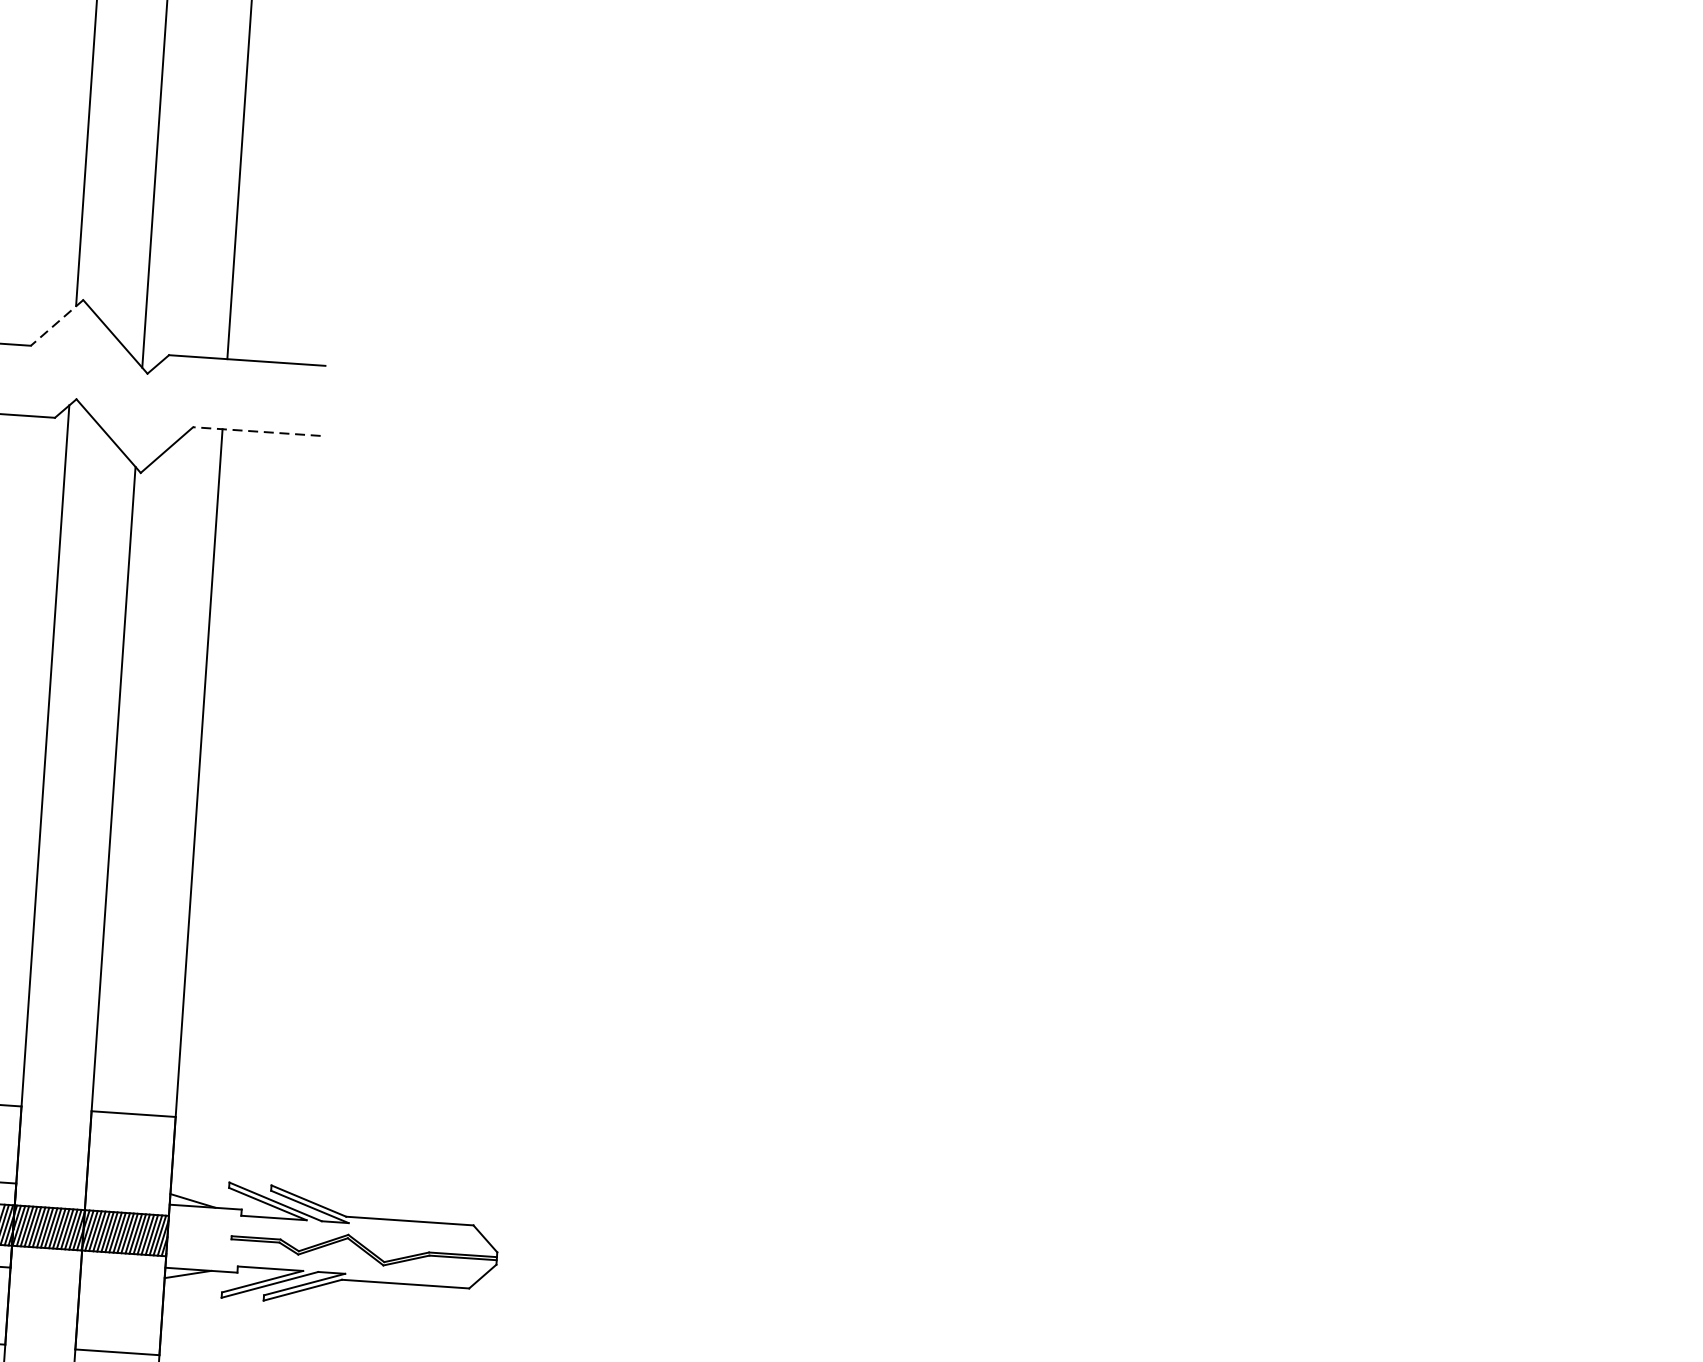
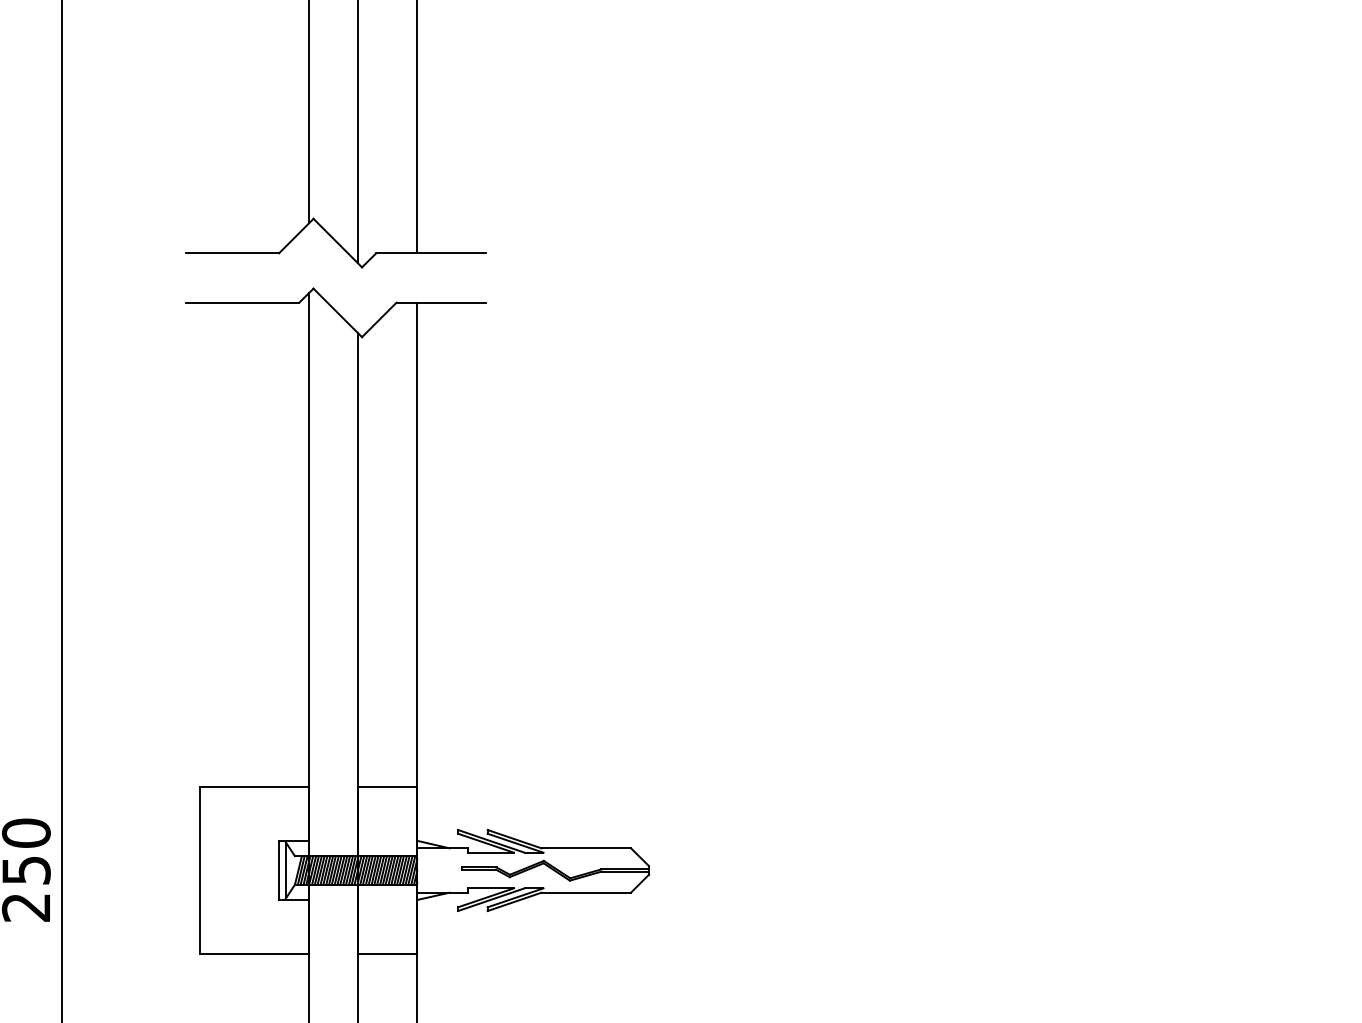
line: (55, 323) -> (295, 236), dashed -> solid
line: (257, 431) -> (441, 302), dashed -> solid

